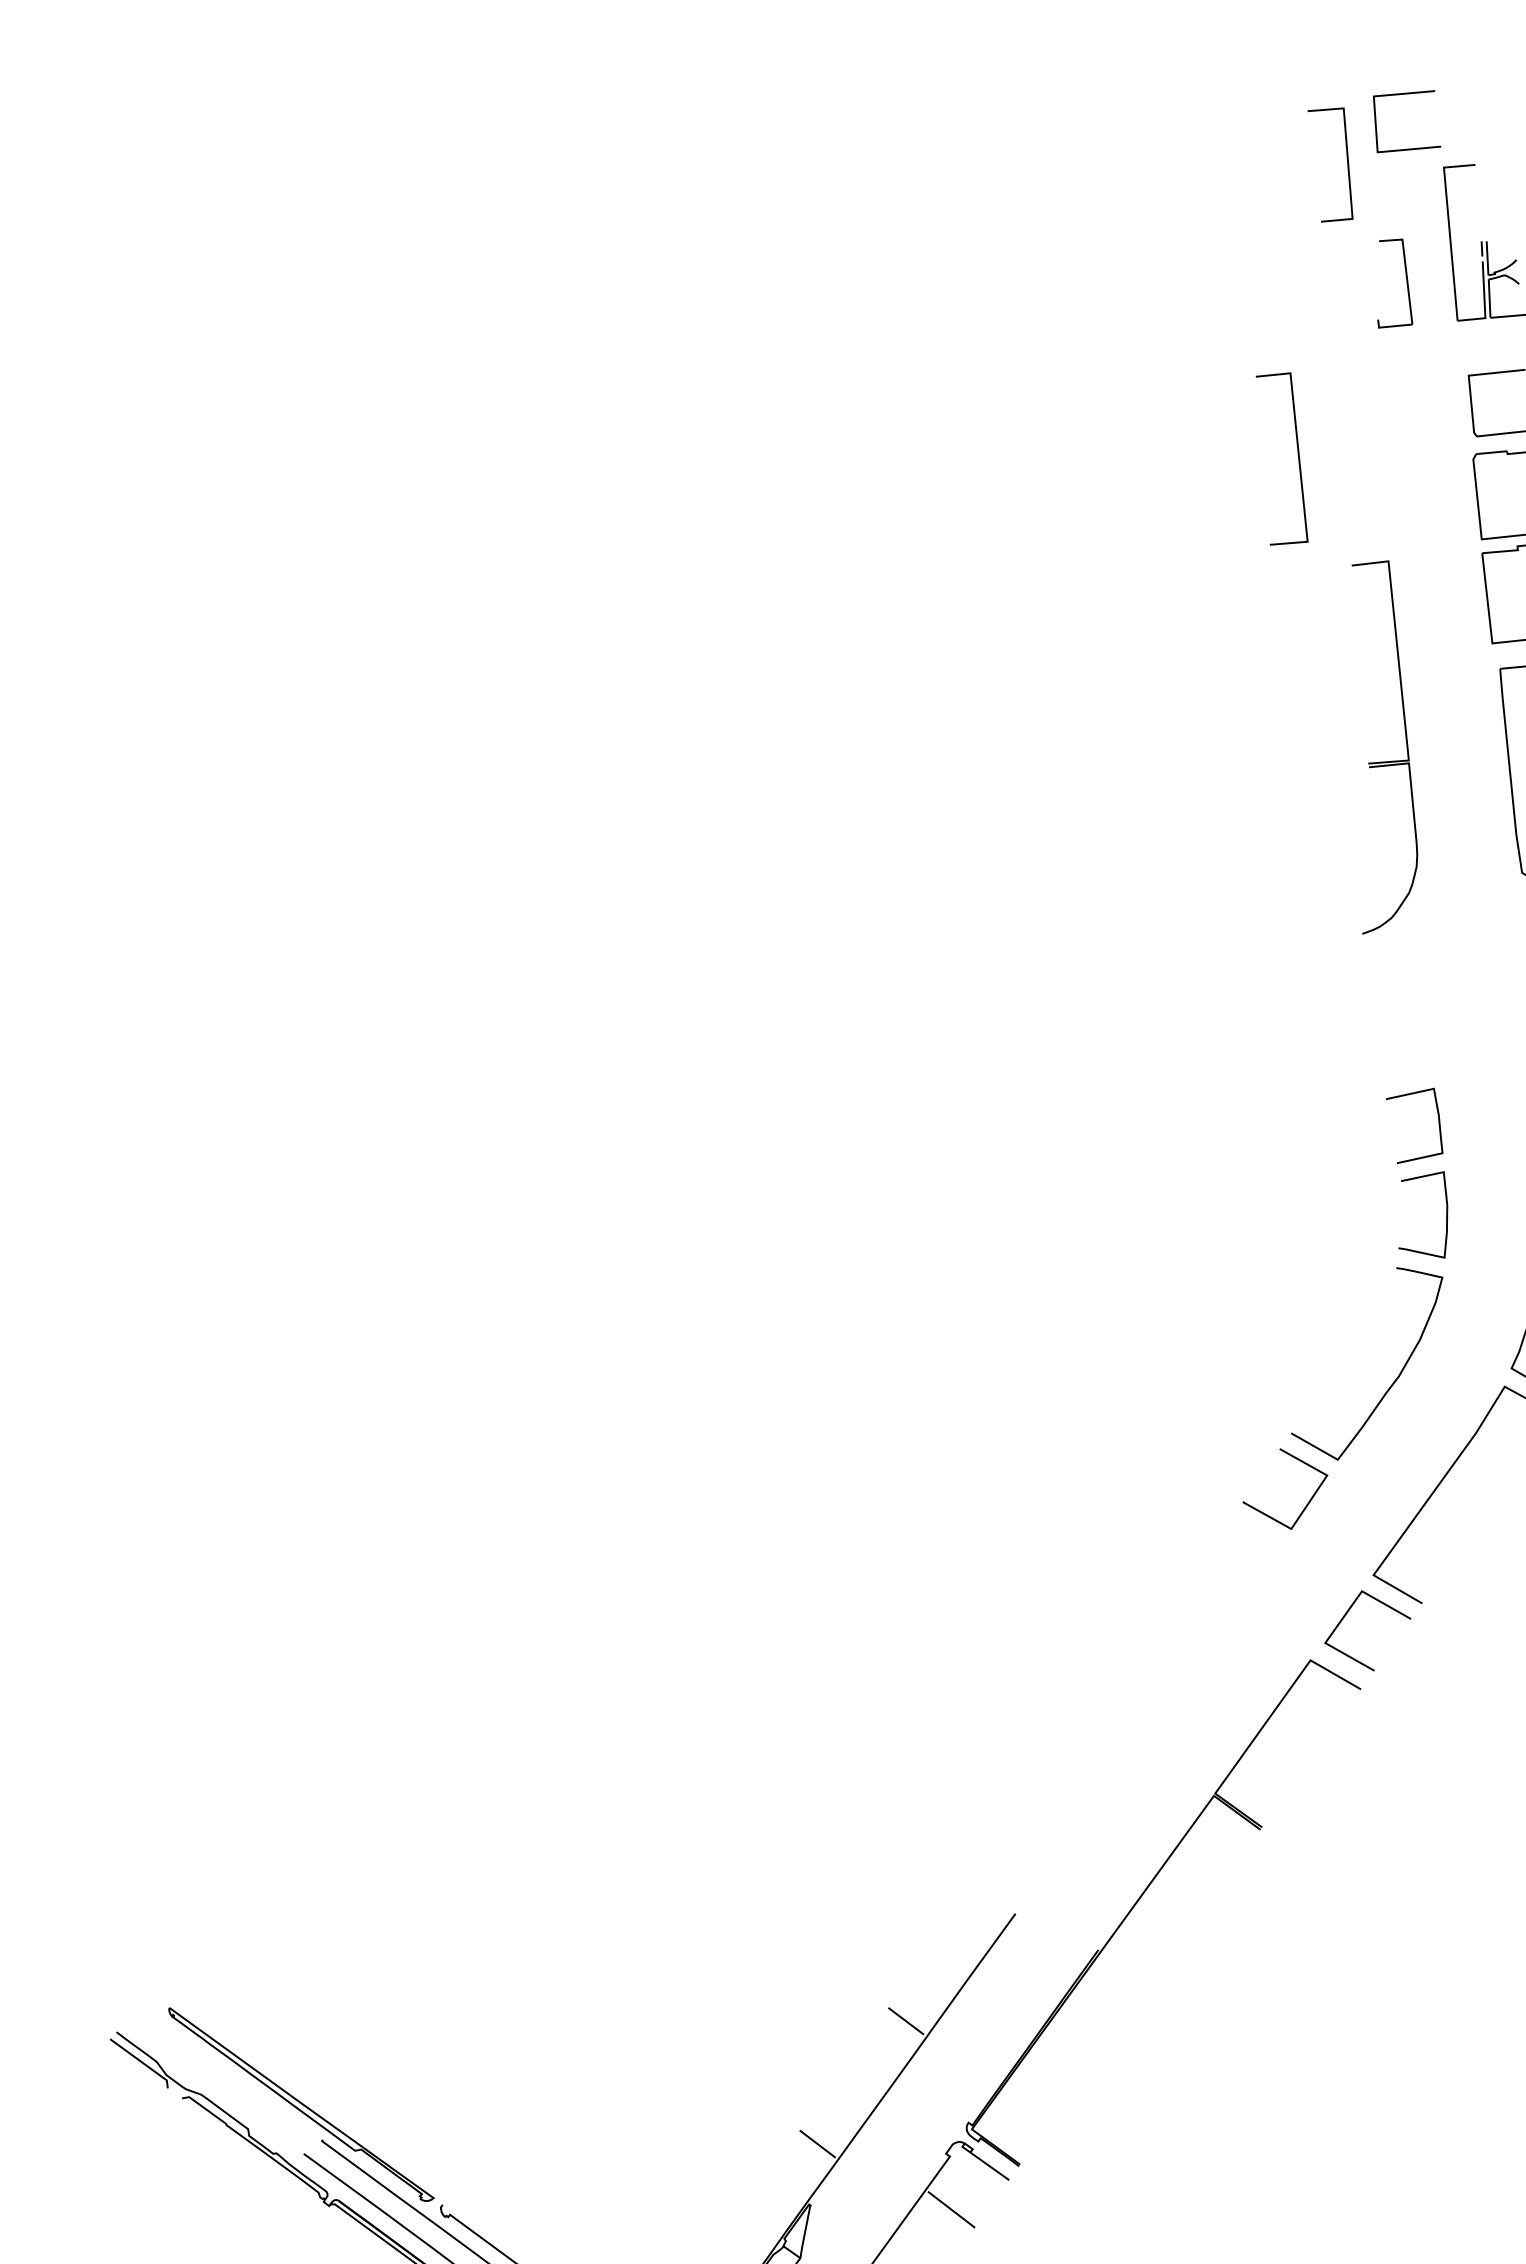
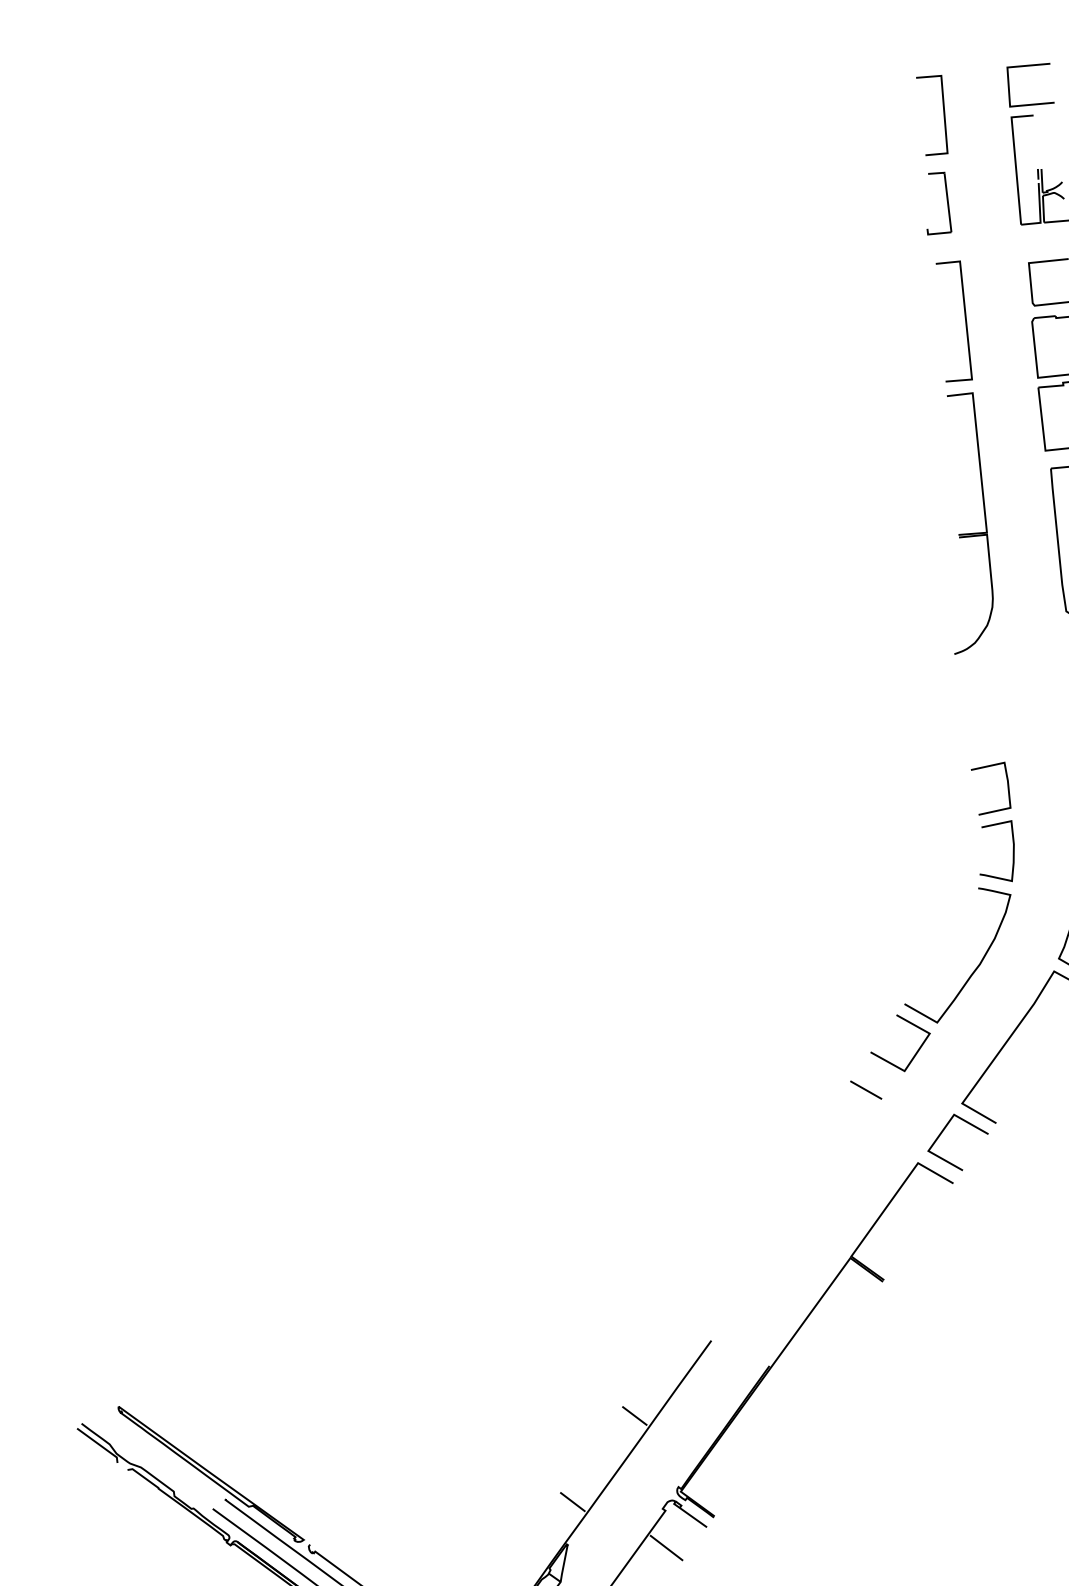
line: (1406, 94) -> (1030, 66), moved
part: (1405, 279) -> (946, 200), moved
line: (1296, 453) -> (964, 317), moved
line: (1236, 1555) -> (866, 1089), added

